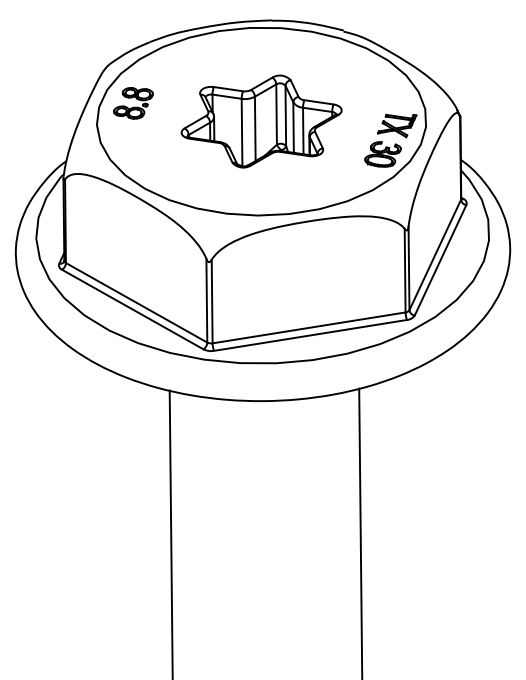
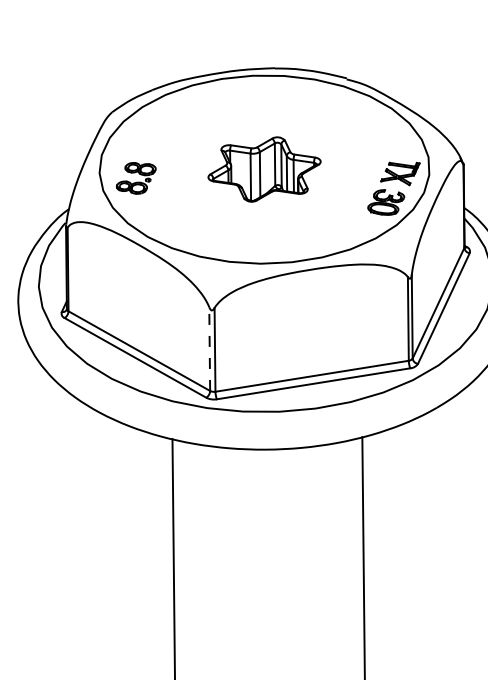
part: (133, 103) -> (136, 178), moved
part: (261, 121) -> (264, 169), size x0.7
line: (206, 300) -> (209, 348), solid -> dashed

